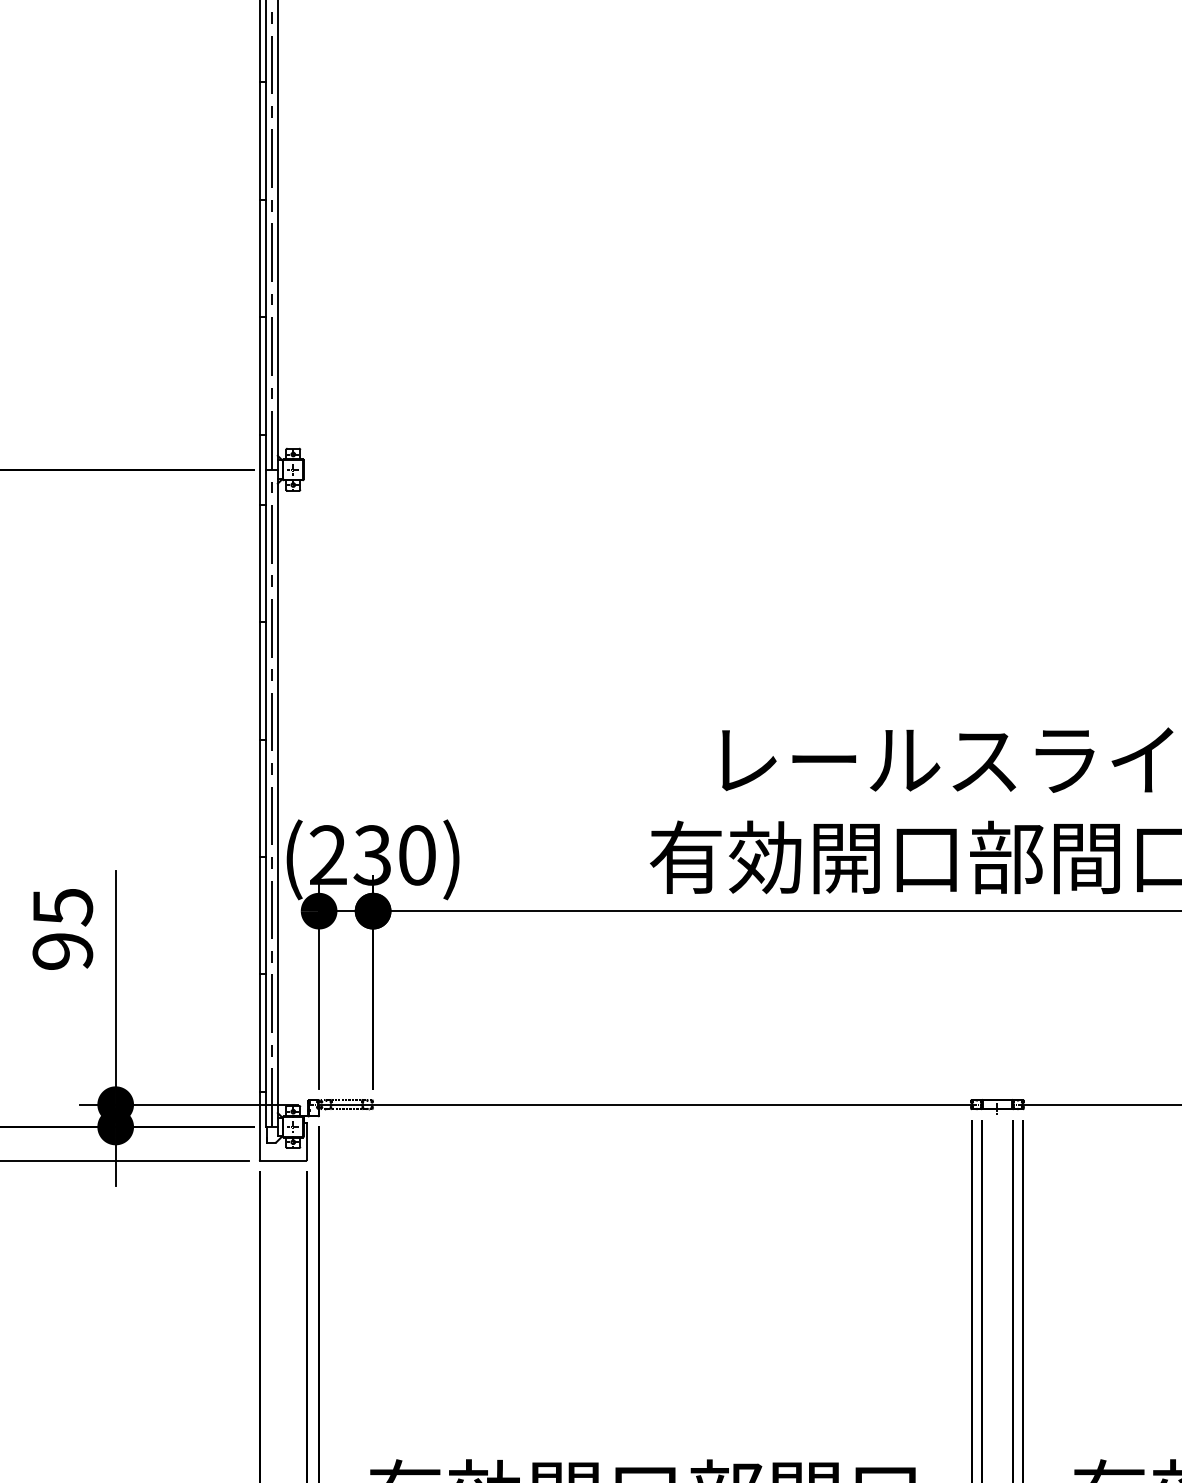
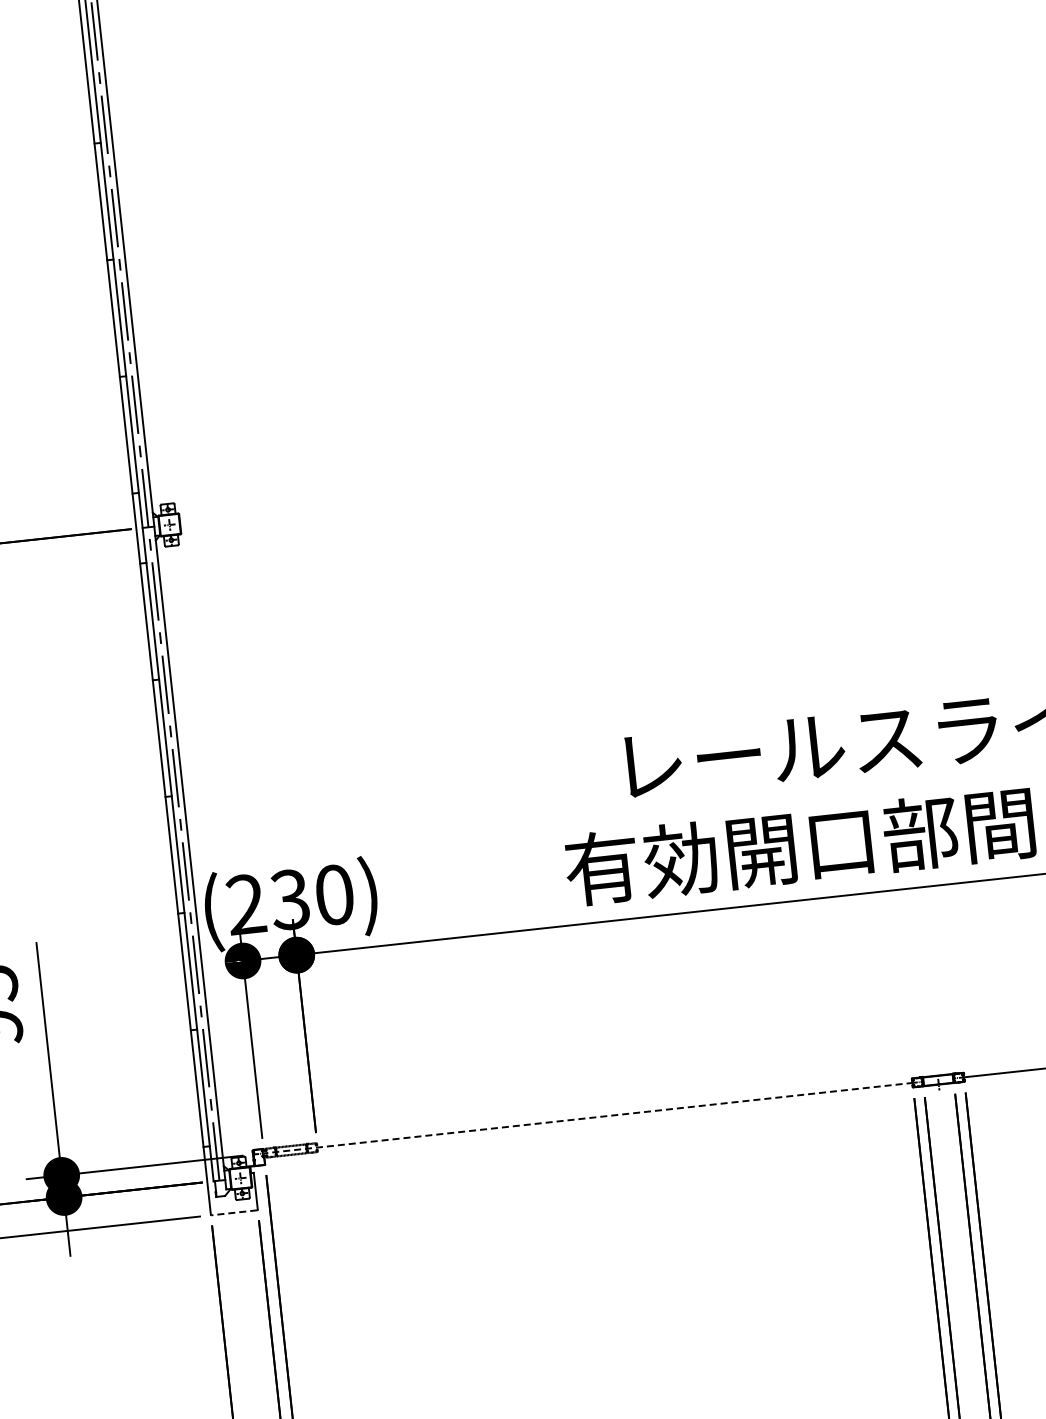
line: (644, 1104) -> (587, 1118), solid -> dashed
line: (283, 1160) -> (234, 1212), solid -> dashed

